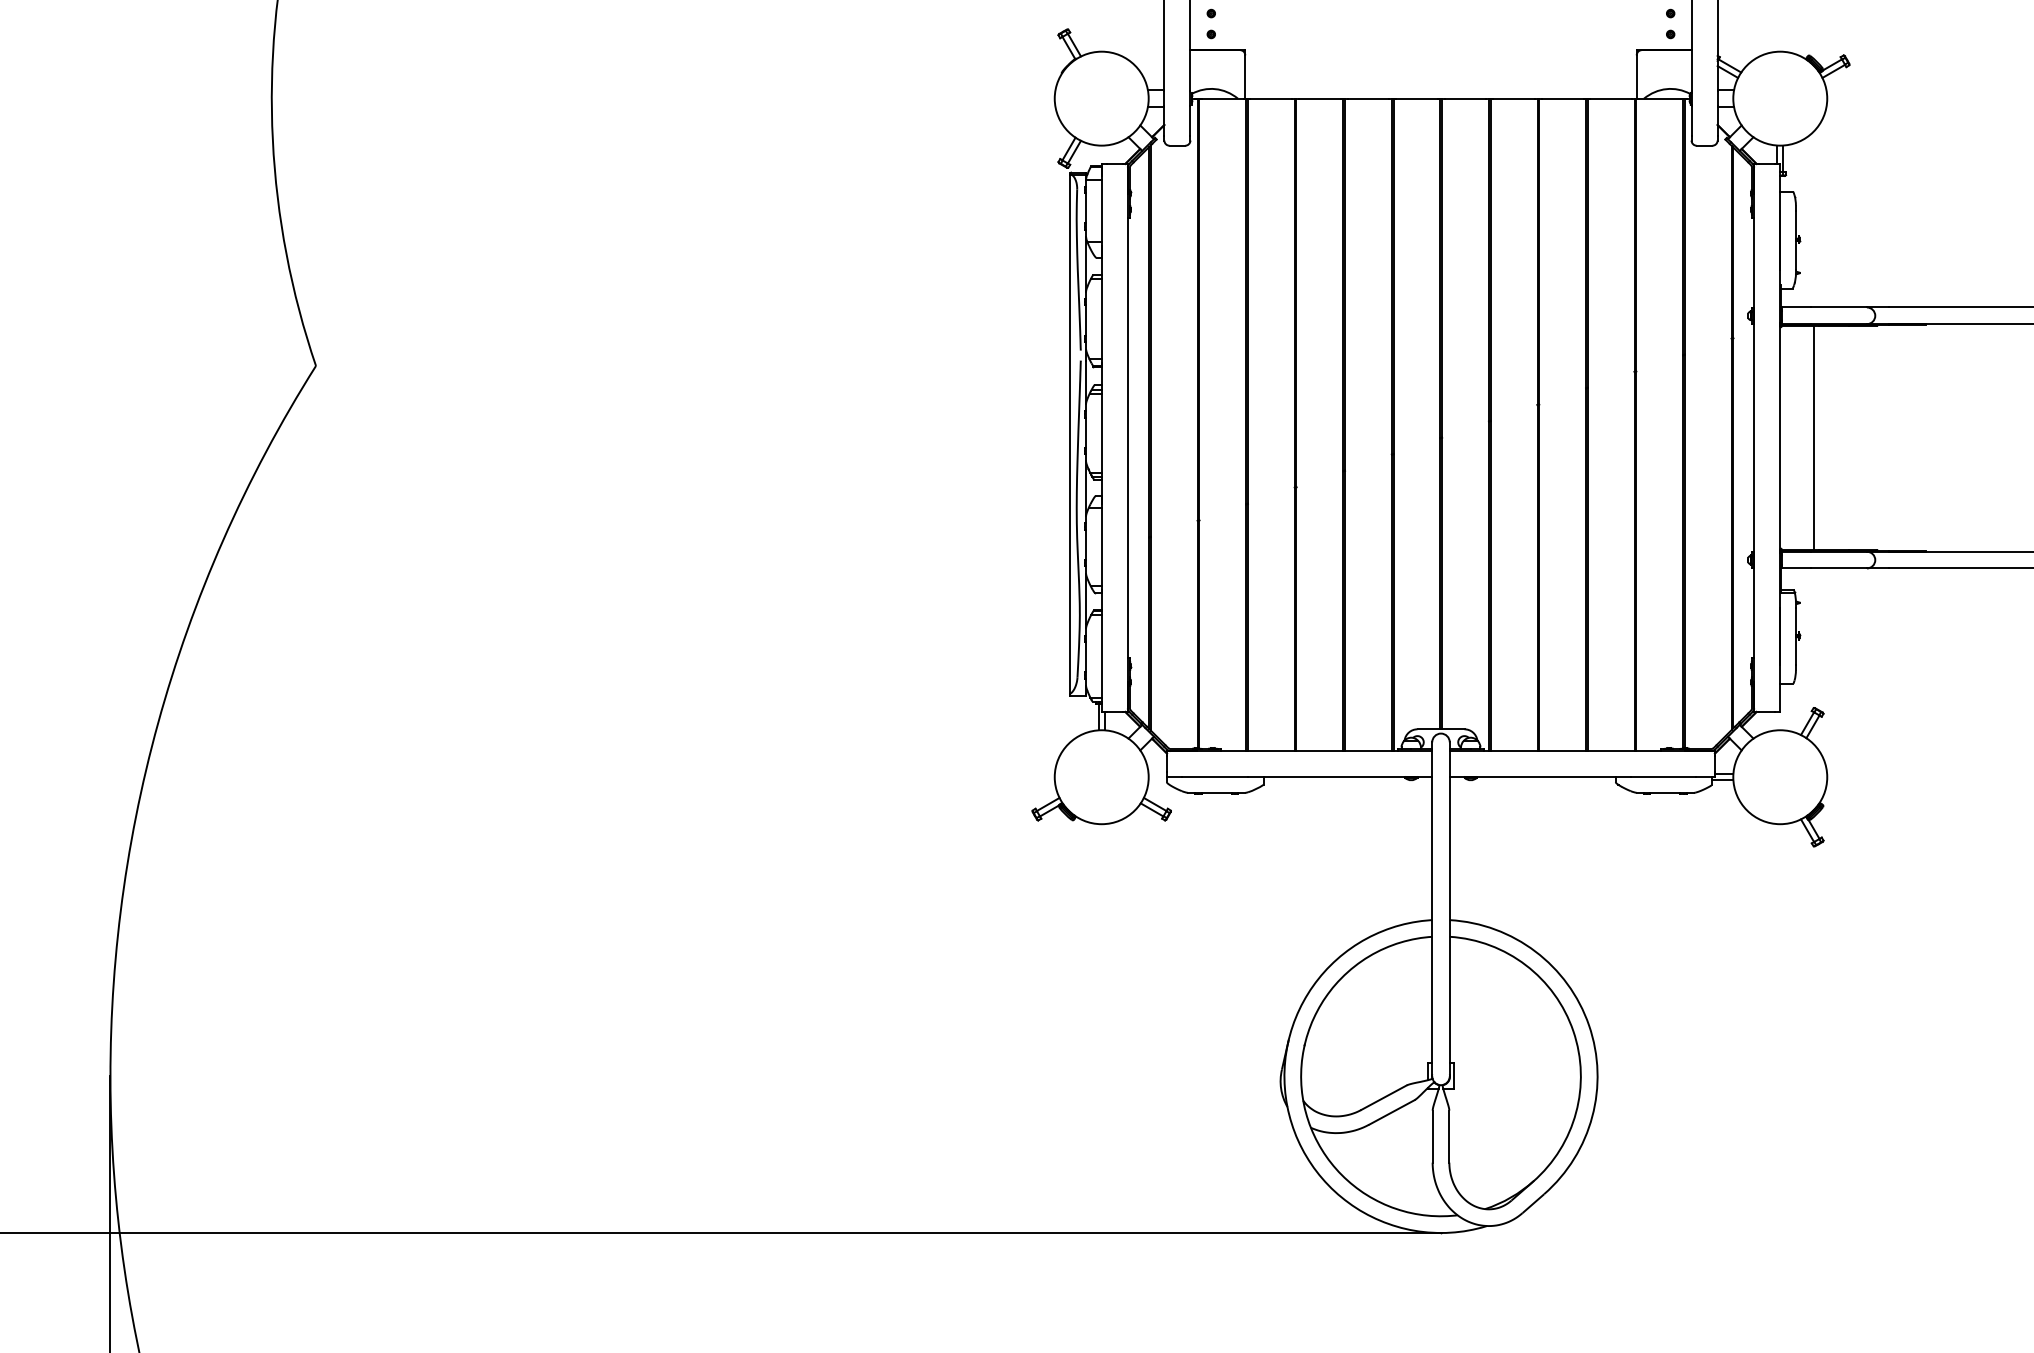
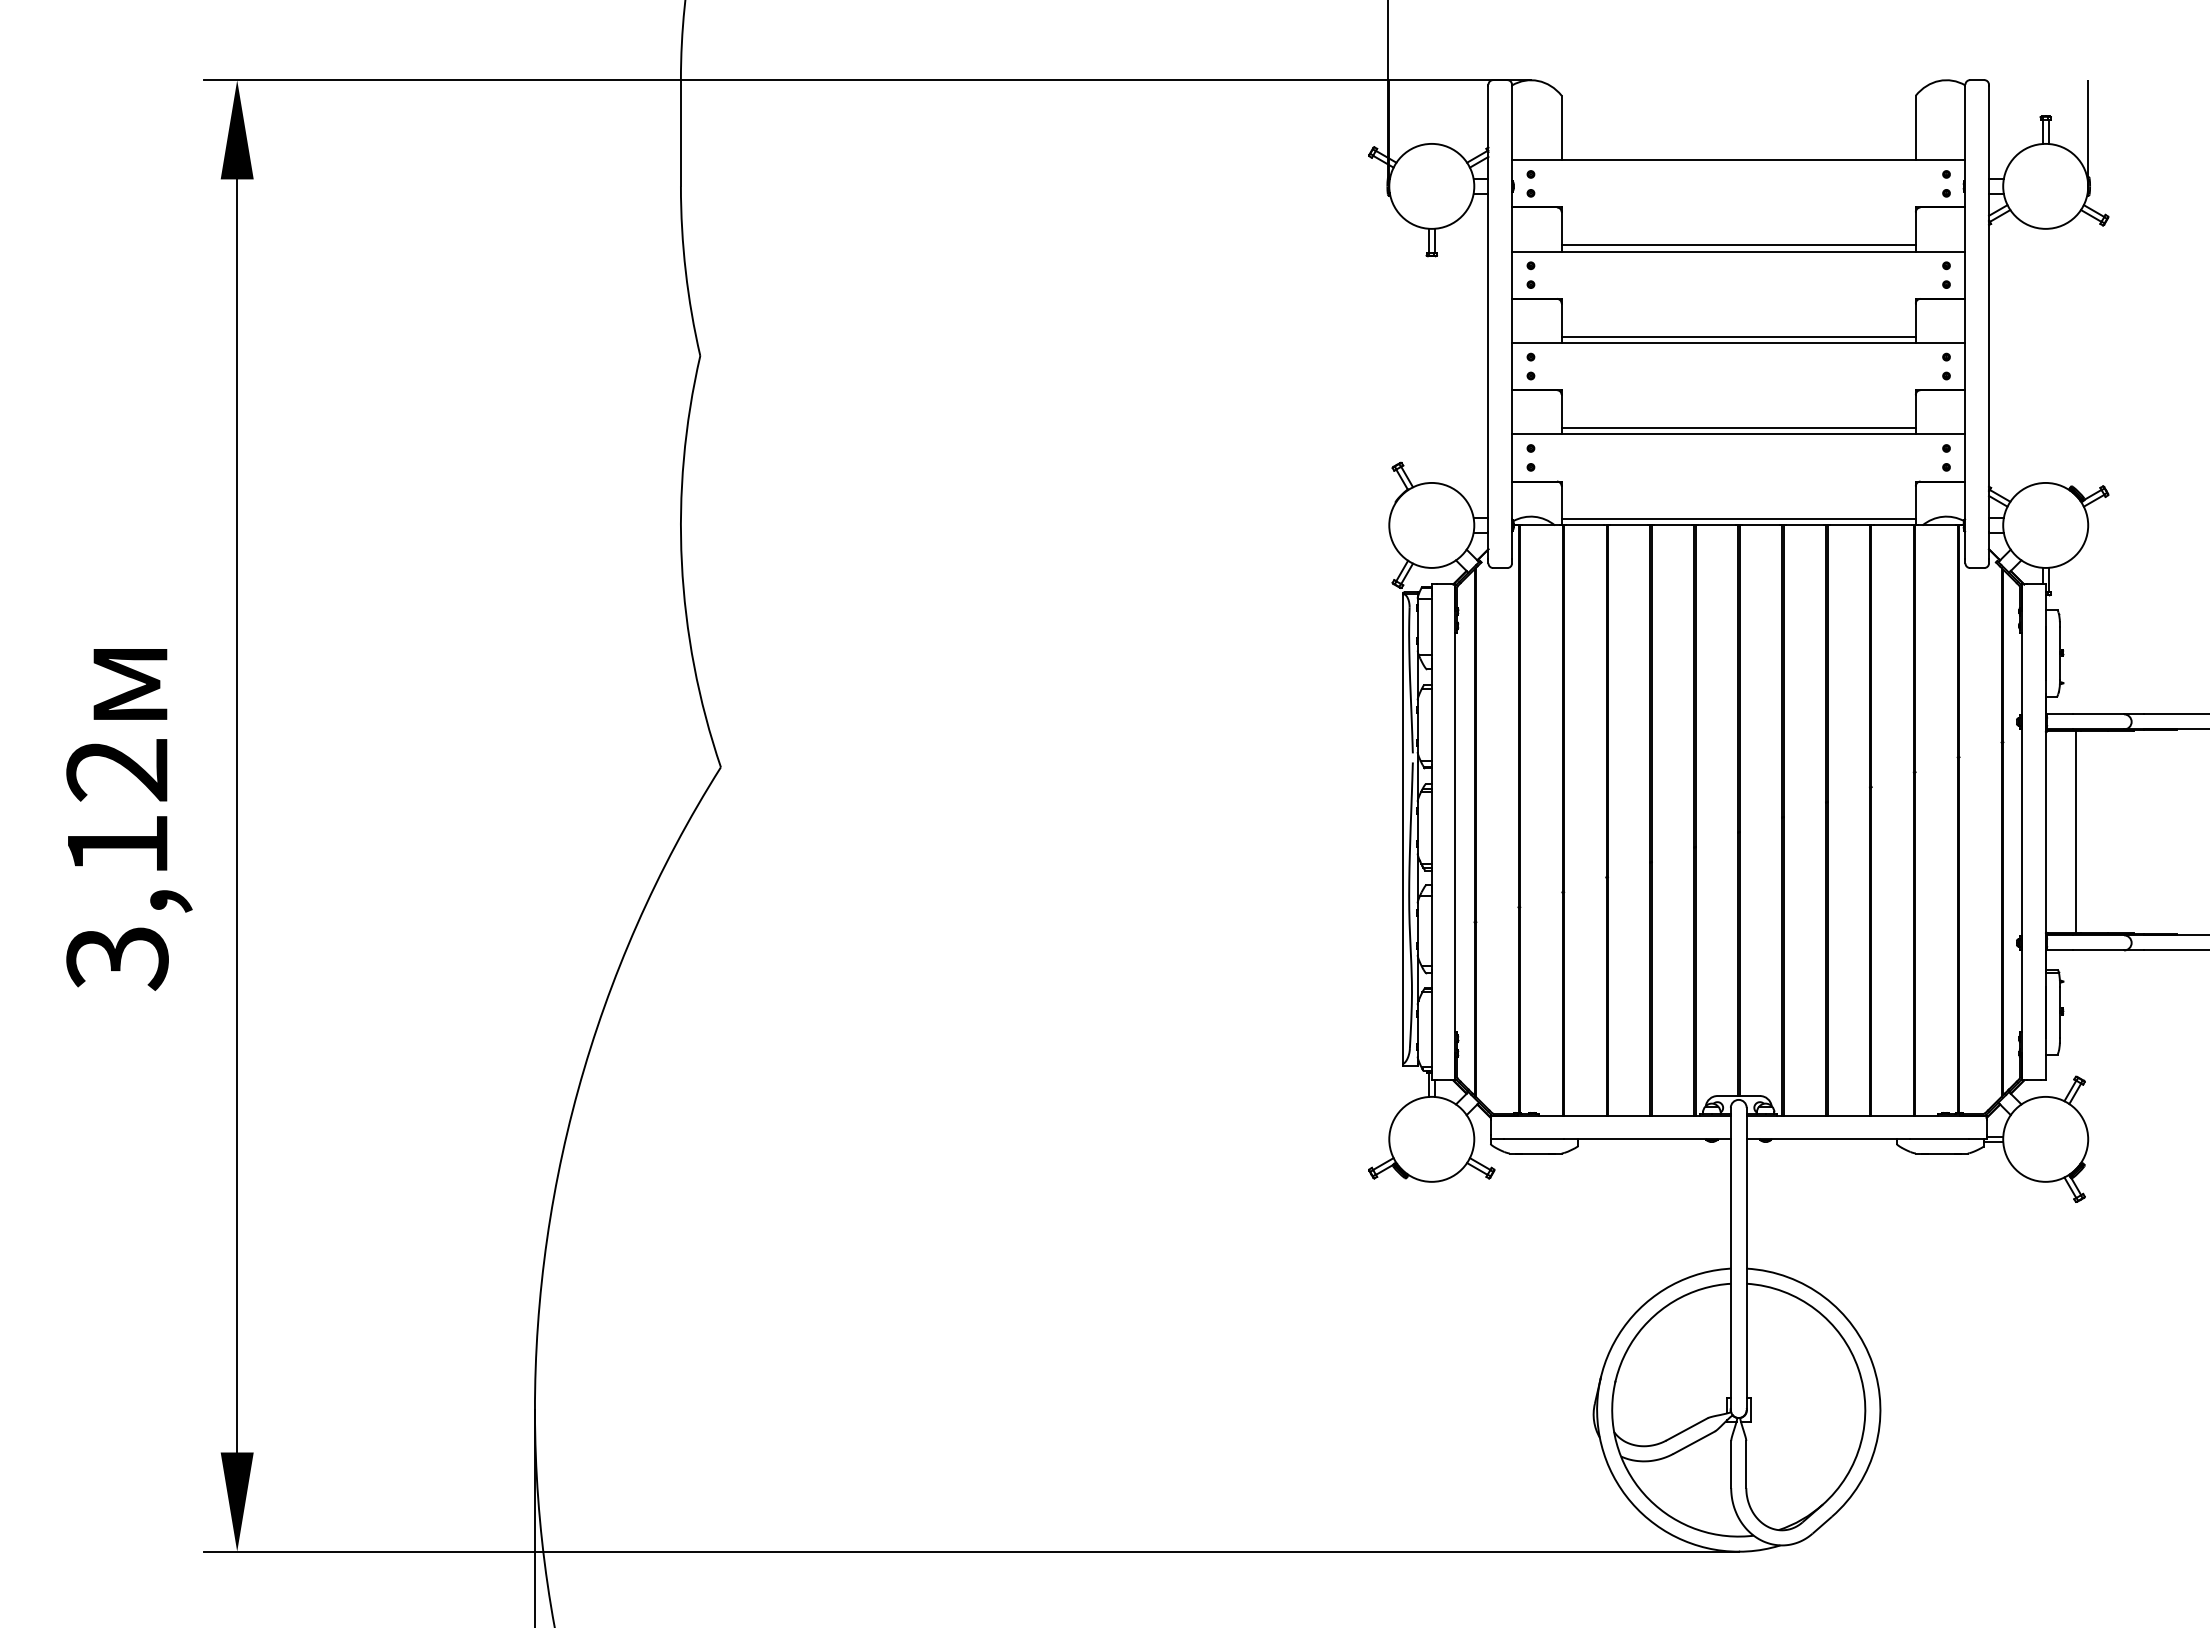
line: (1440, 92) -> (1738, 519), added

